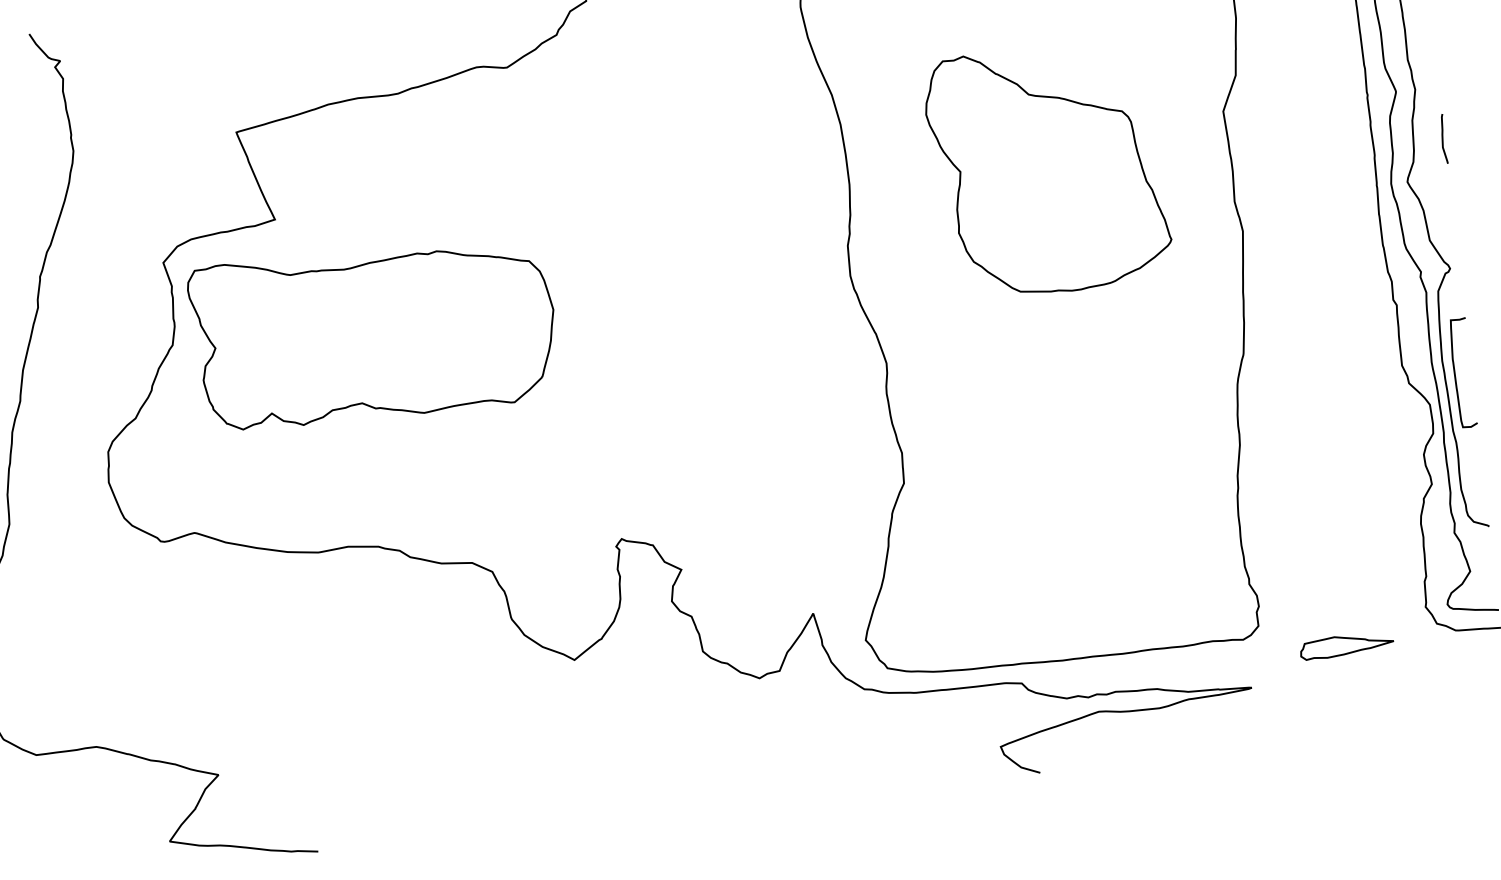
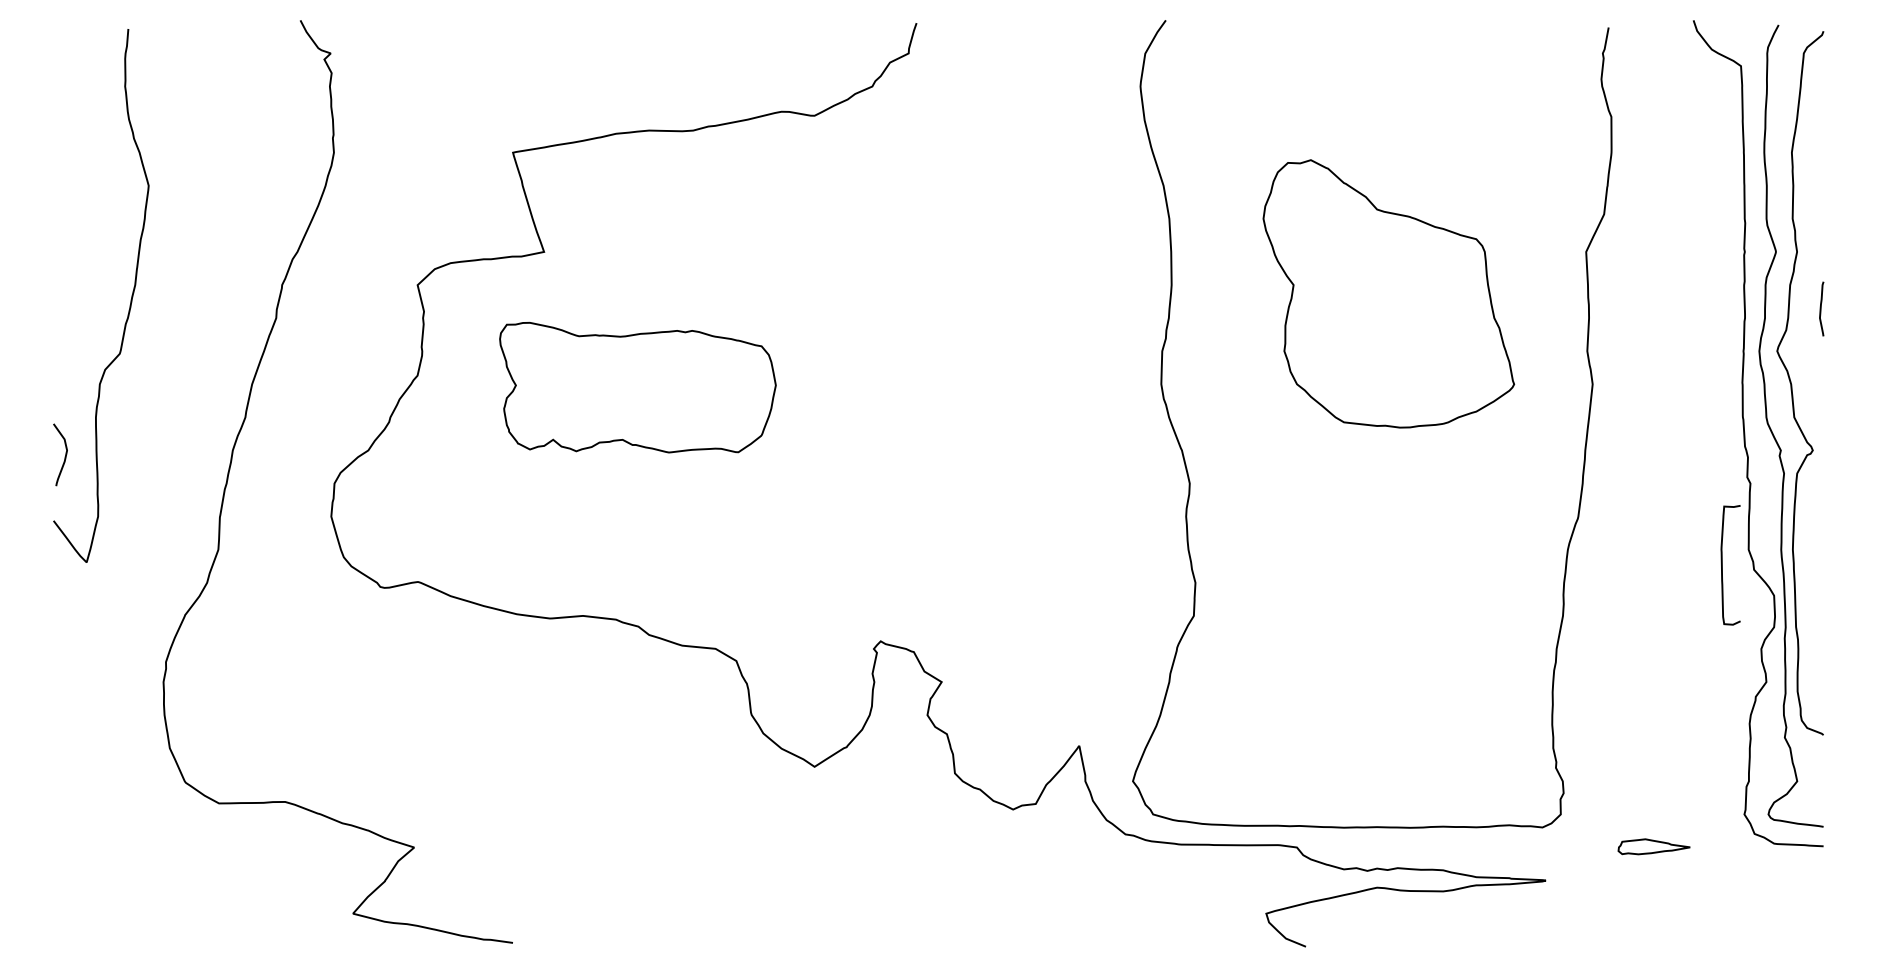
part: (374, 333) -> (637, 387), size x0.7
curve: (1455, 374) -> (1722, 565), moved
part: (1346, 645) -> (1653, 846), size x0.7

